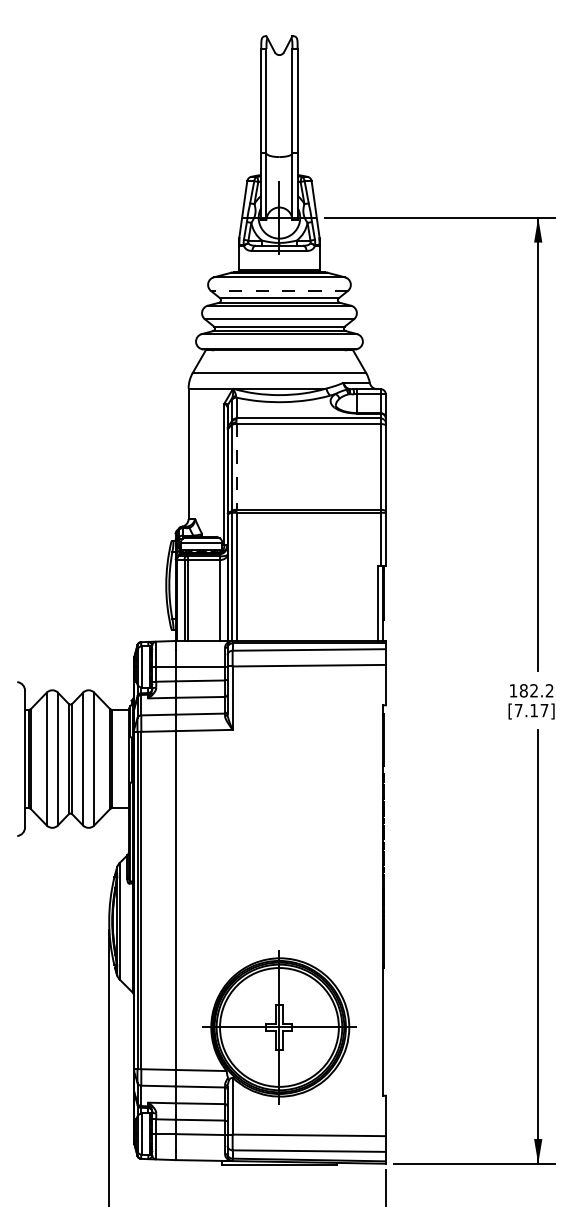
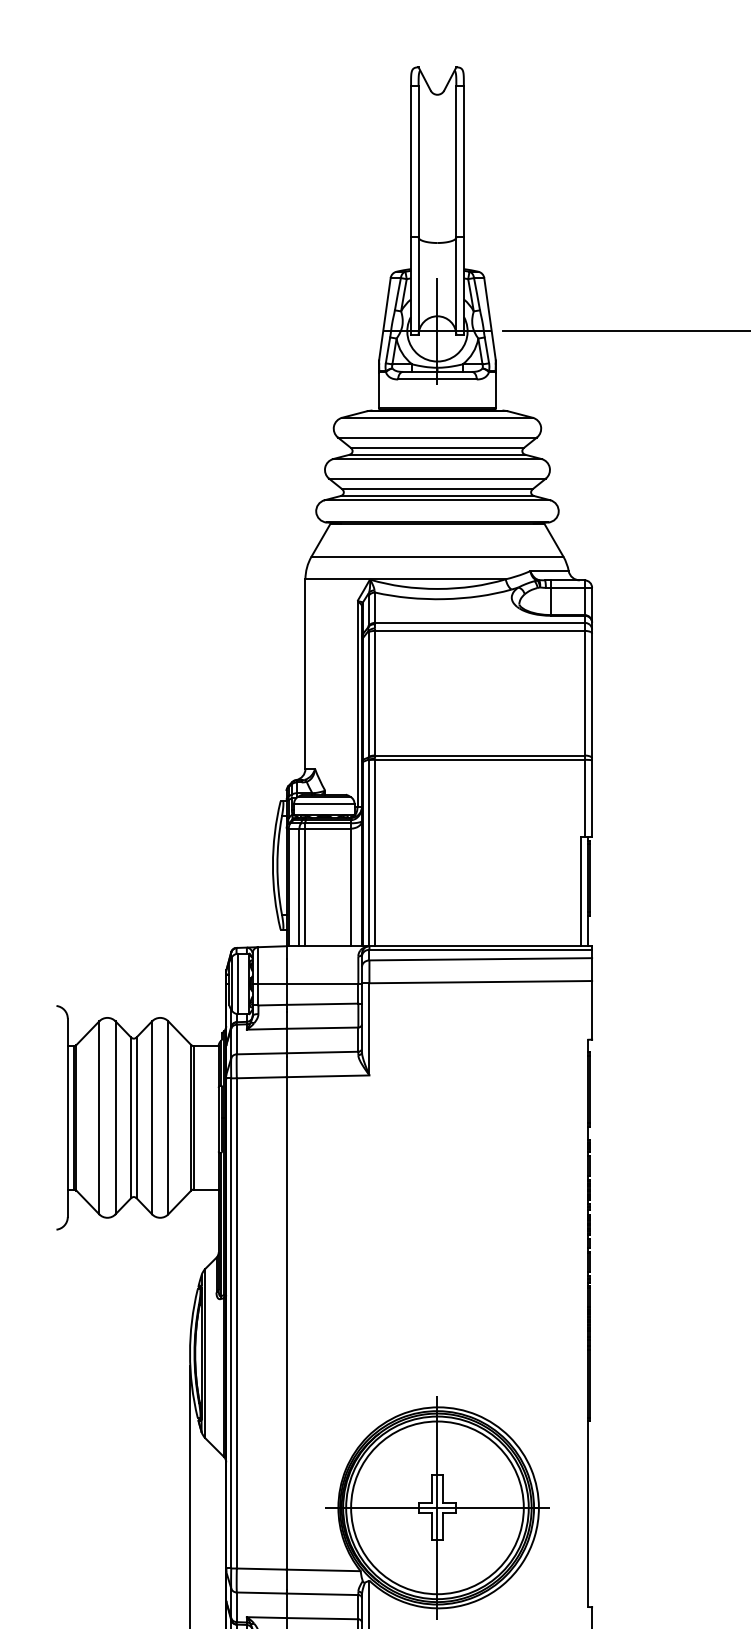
line: (278, 290) -> (436, 436), dashed -> solid
line: (236, 466) -> (375, 692), dashed -> solid

